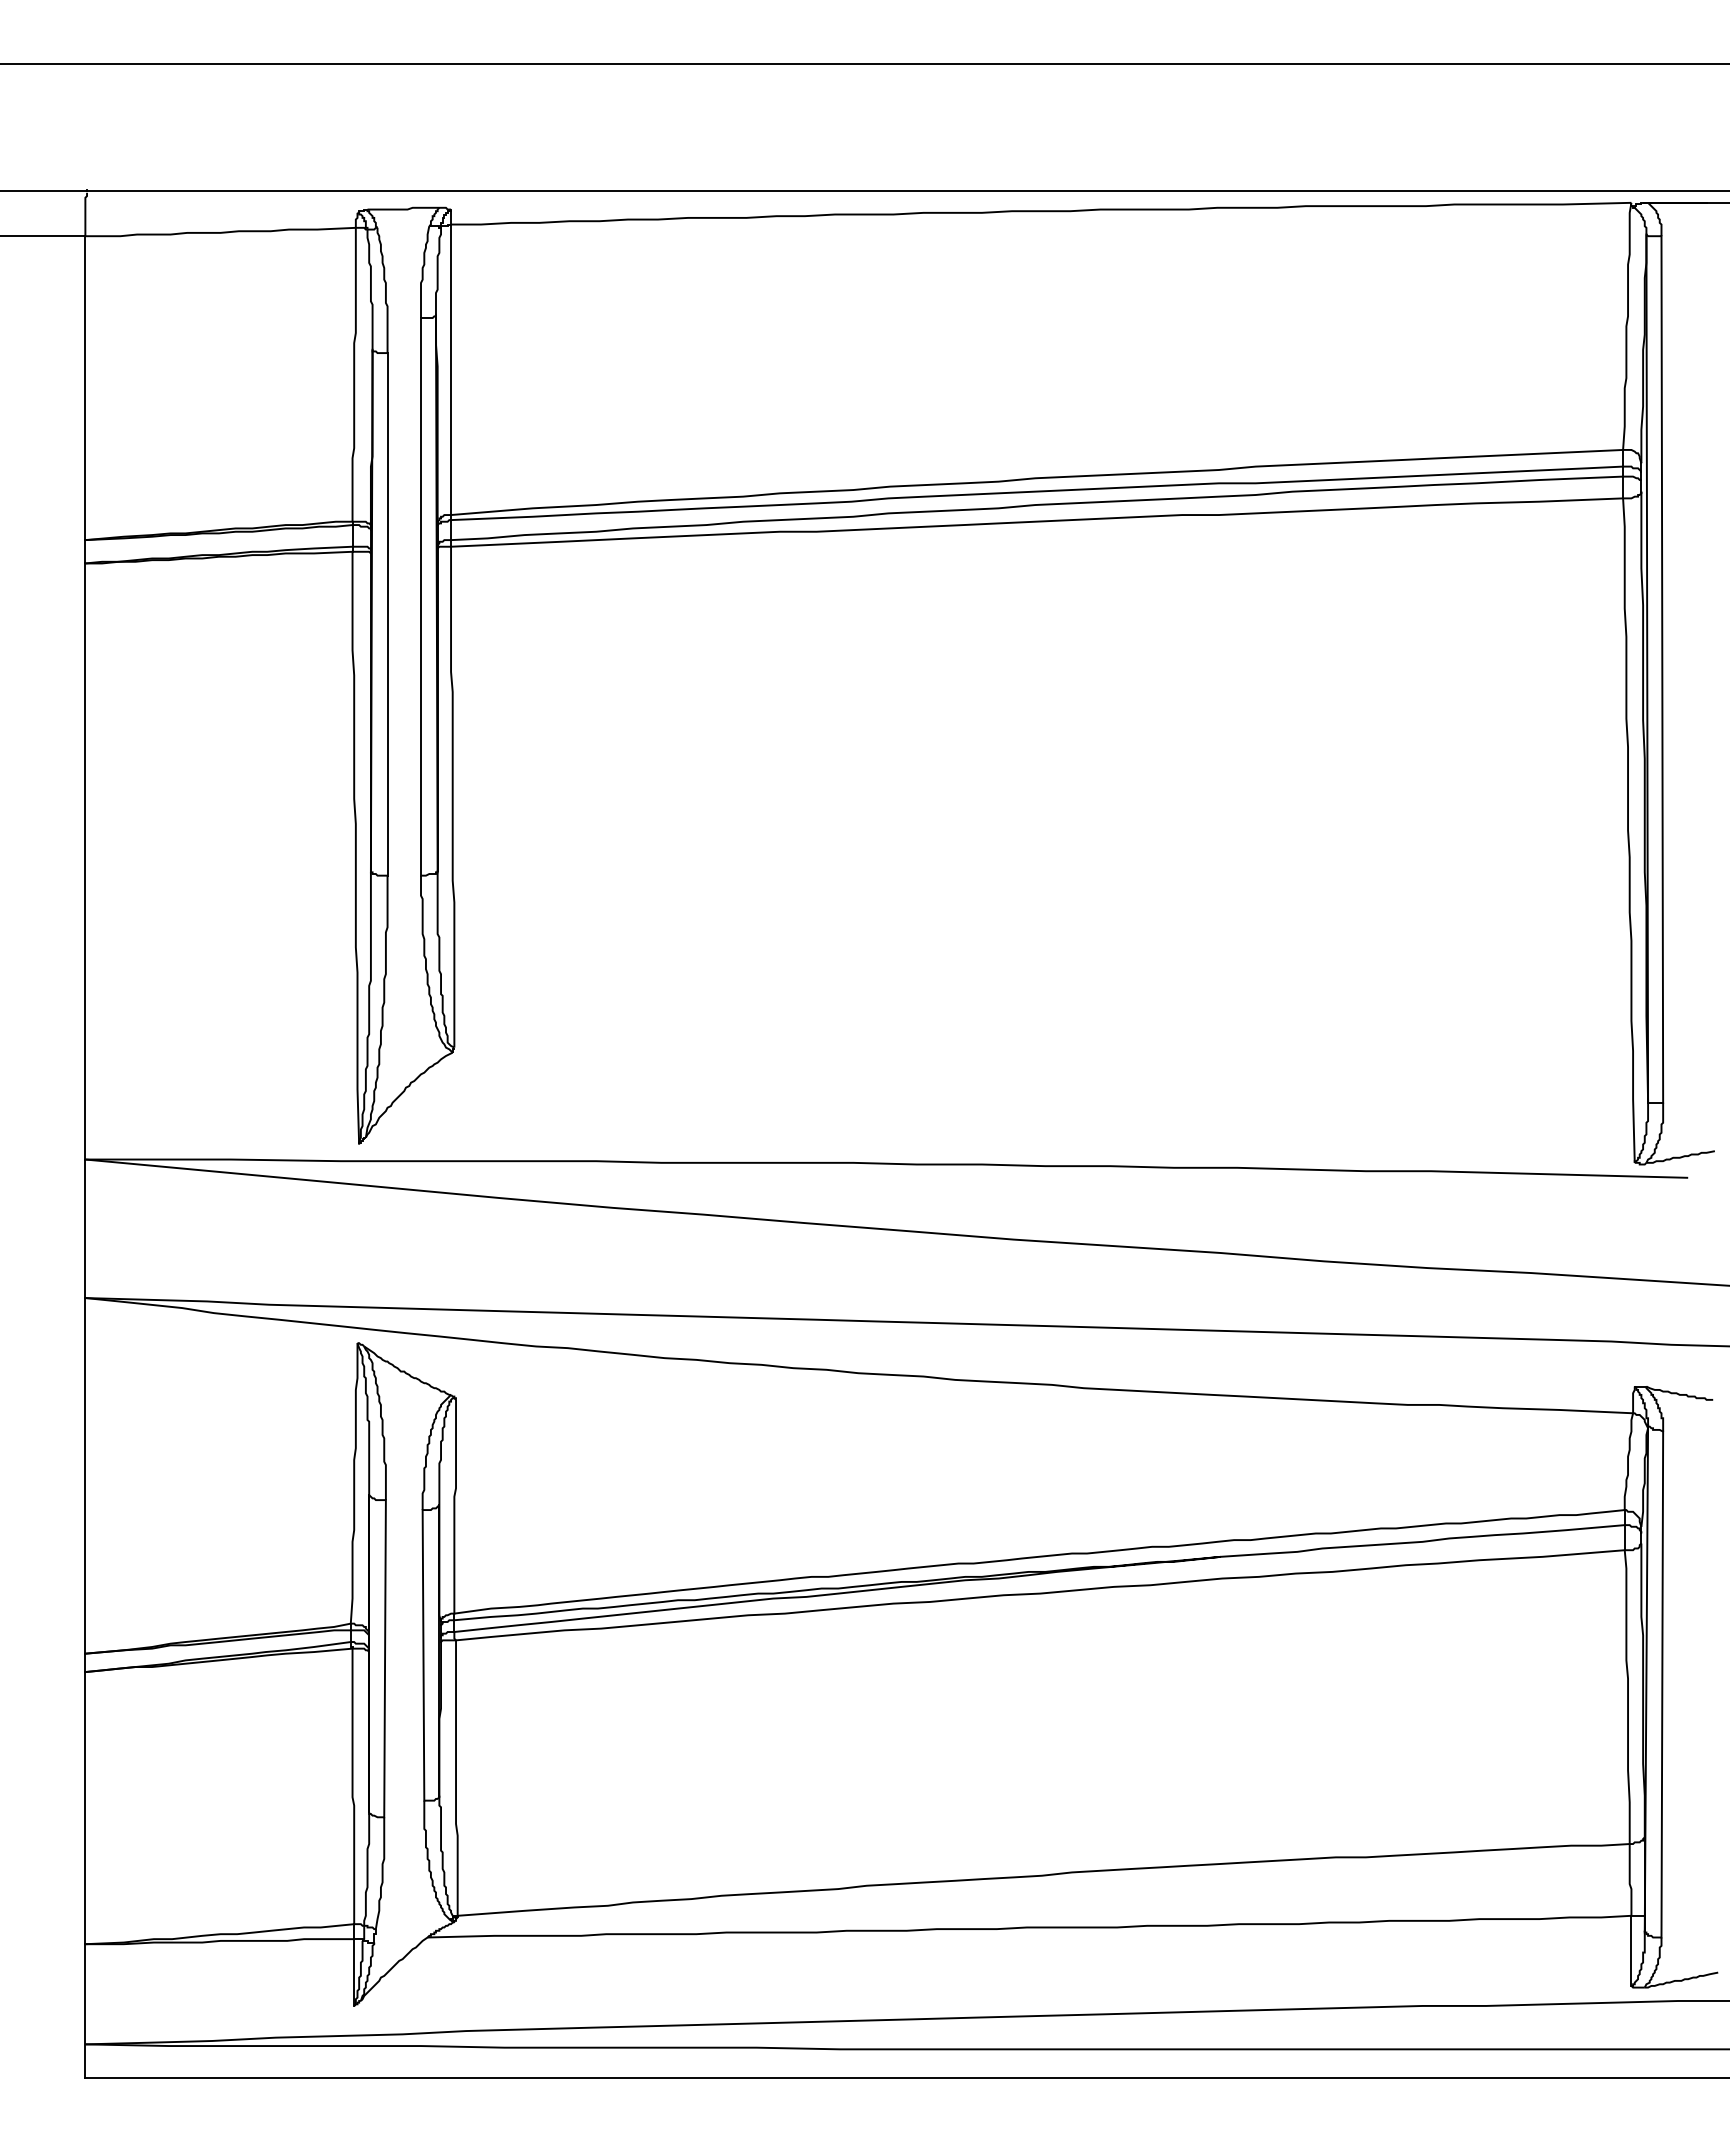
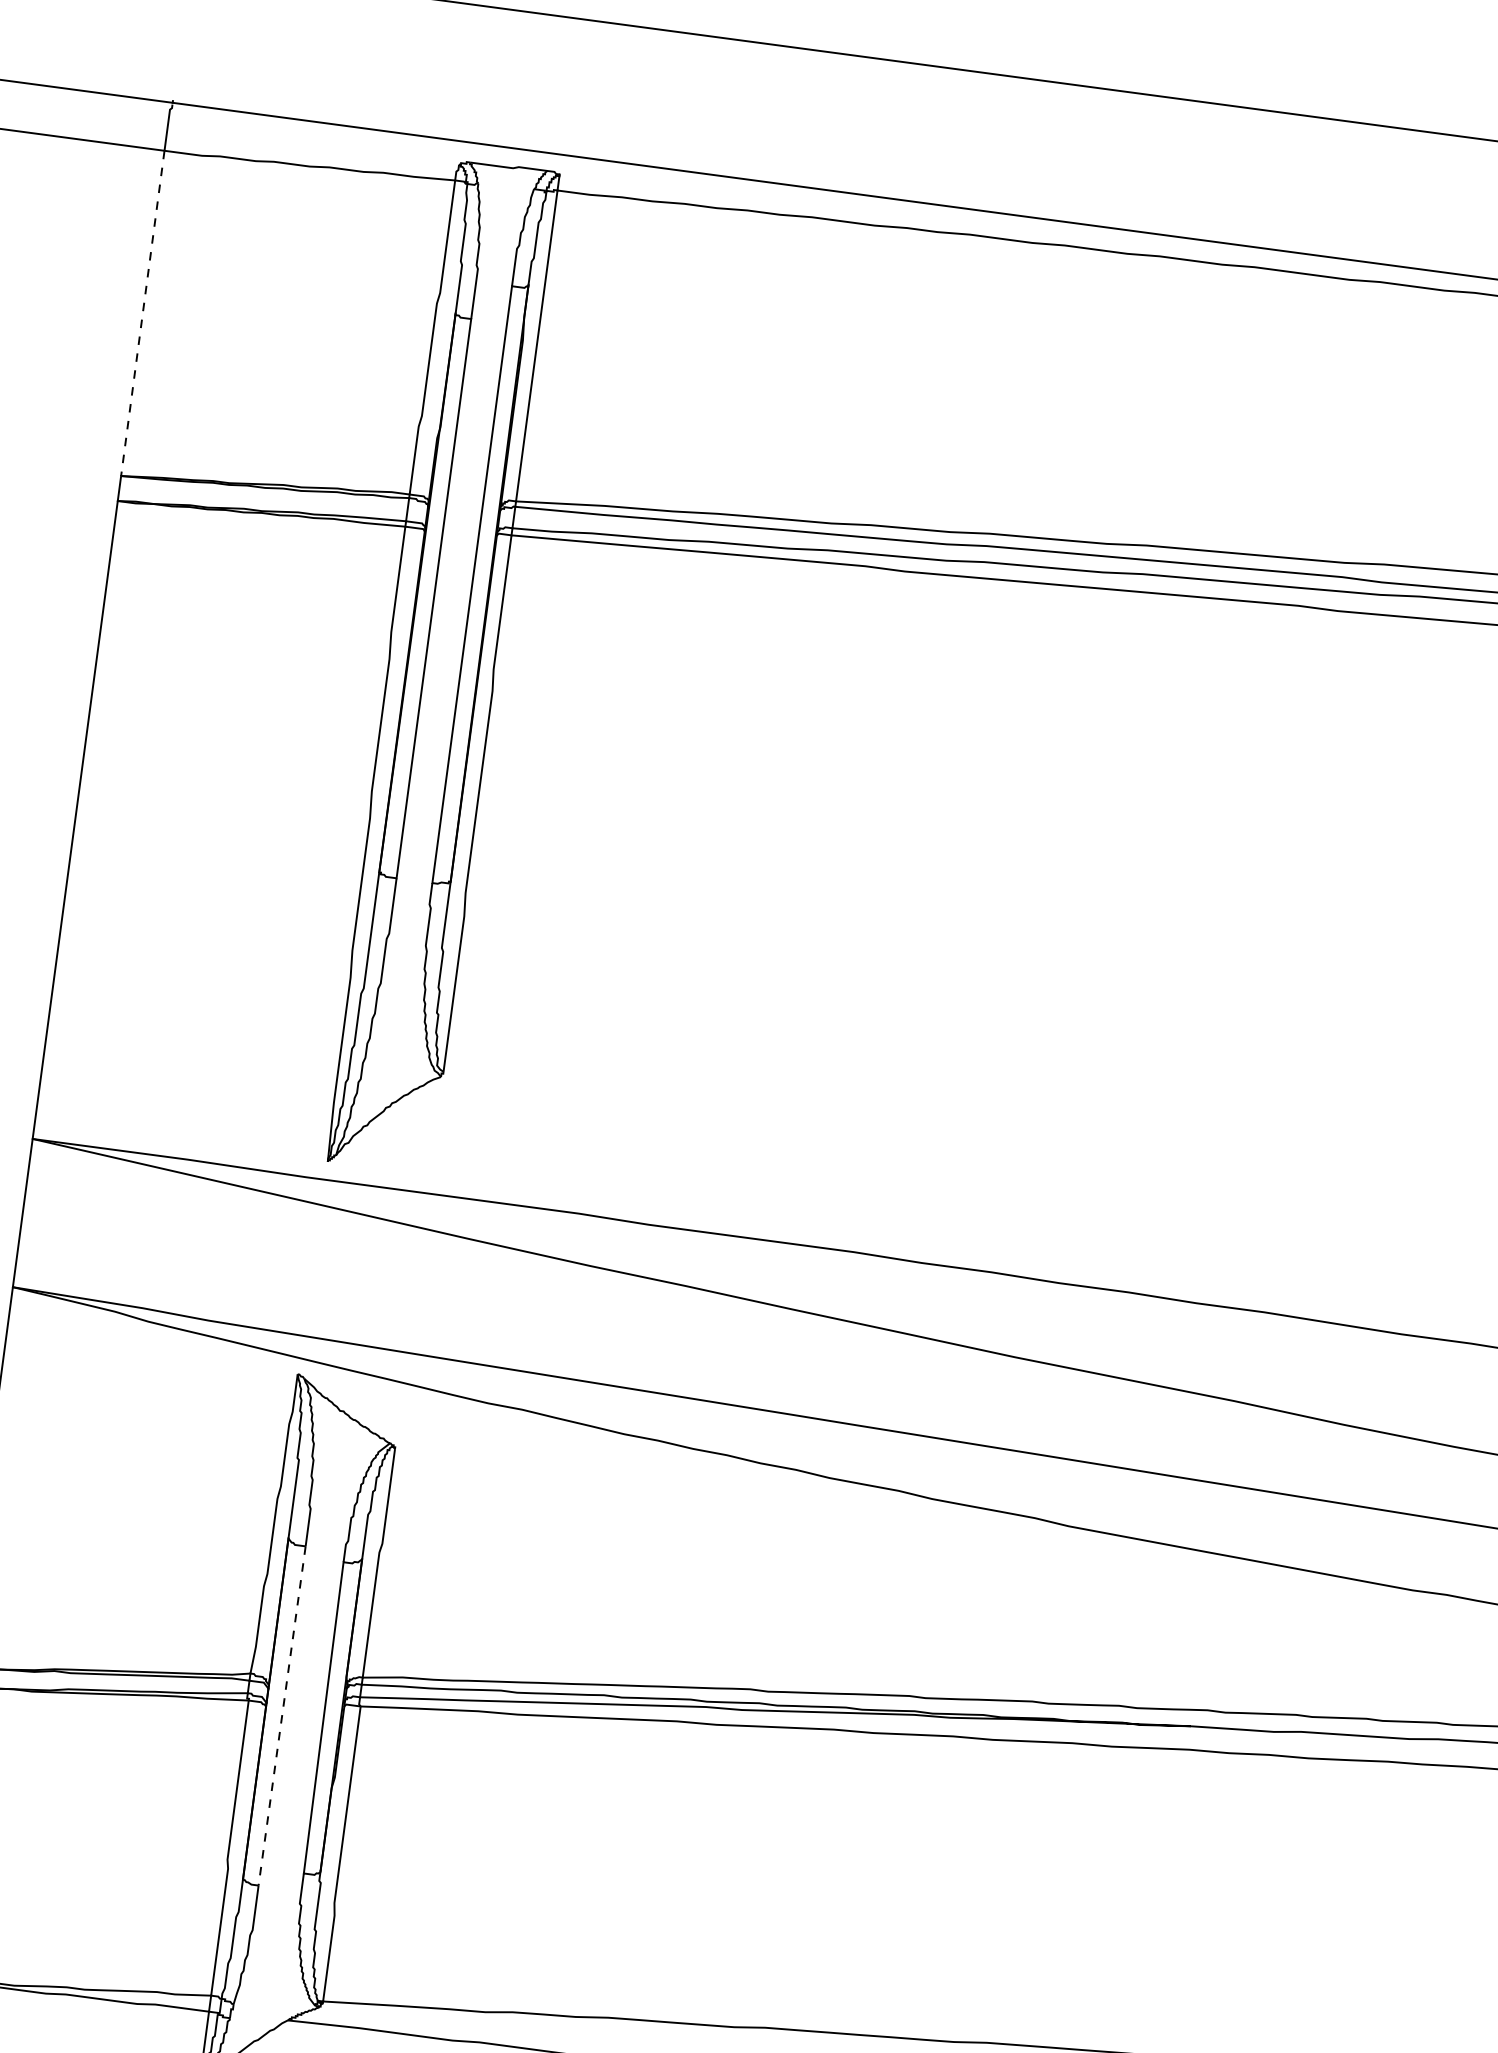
line: (85, 388) -> (142, 313), solid -> dashed
line: (385, 1658) -> (282, 1715), solid -> dashed

